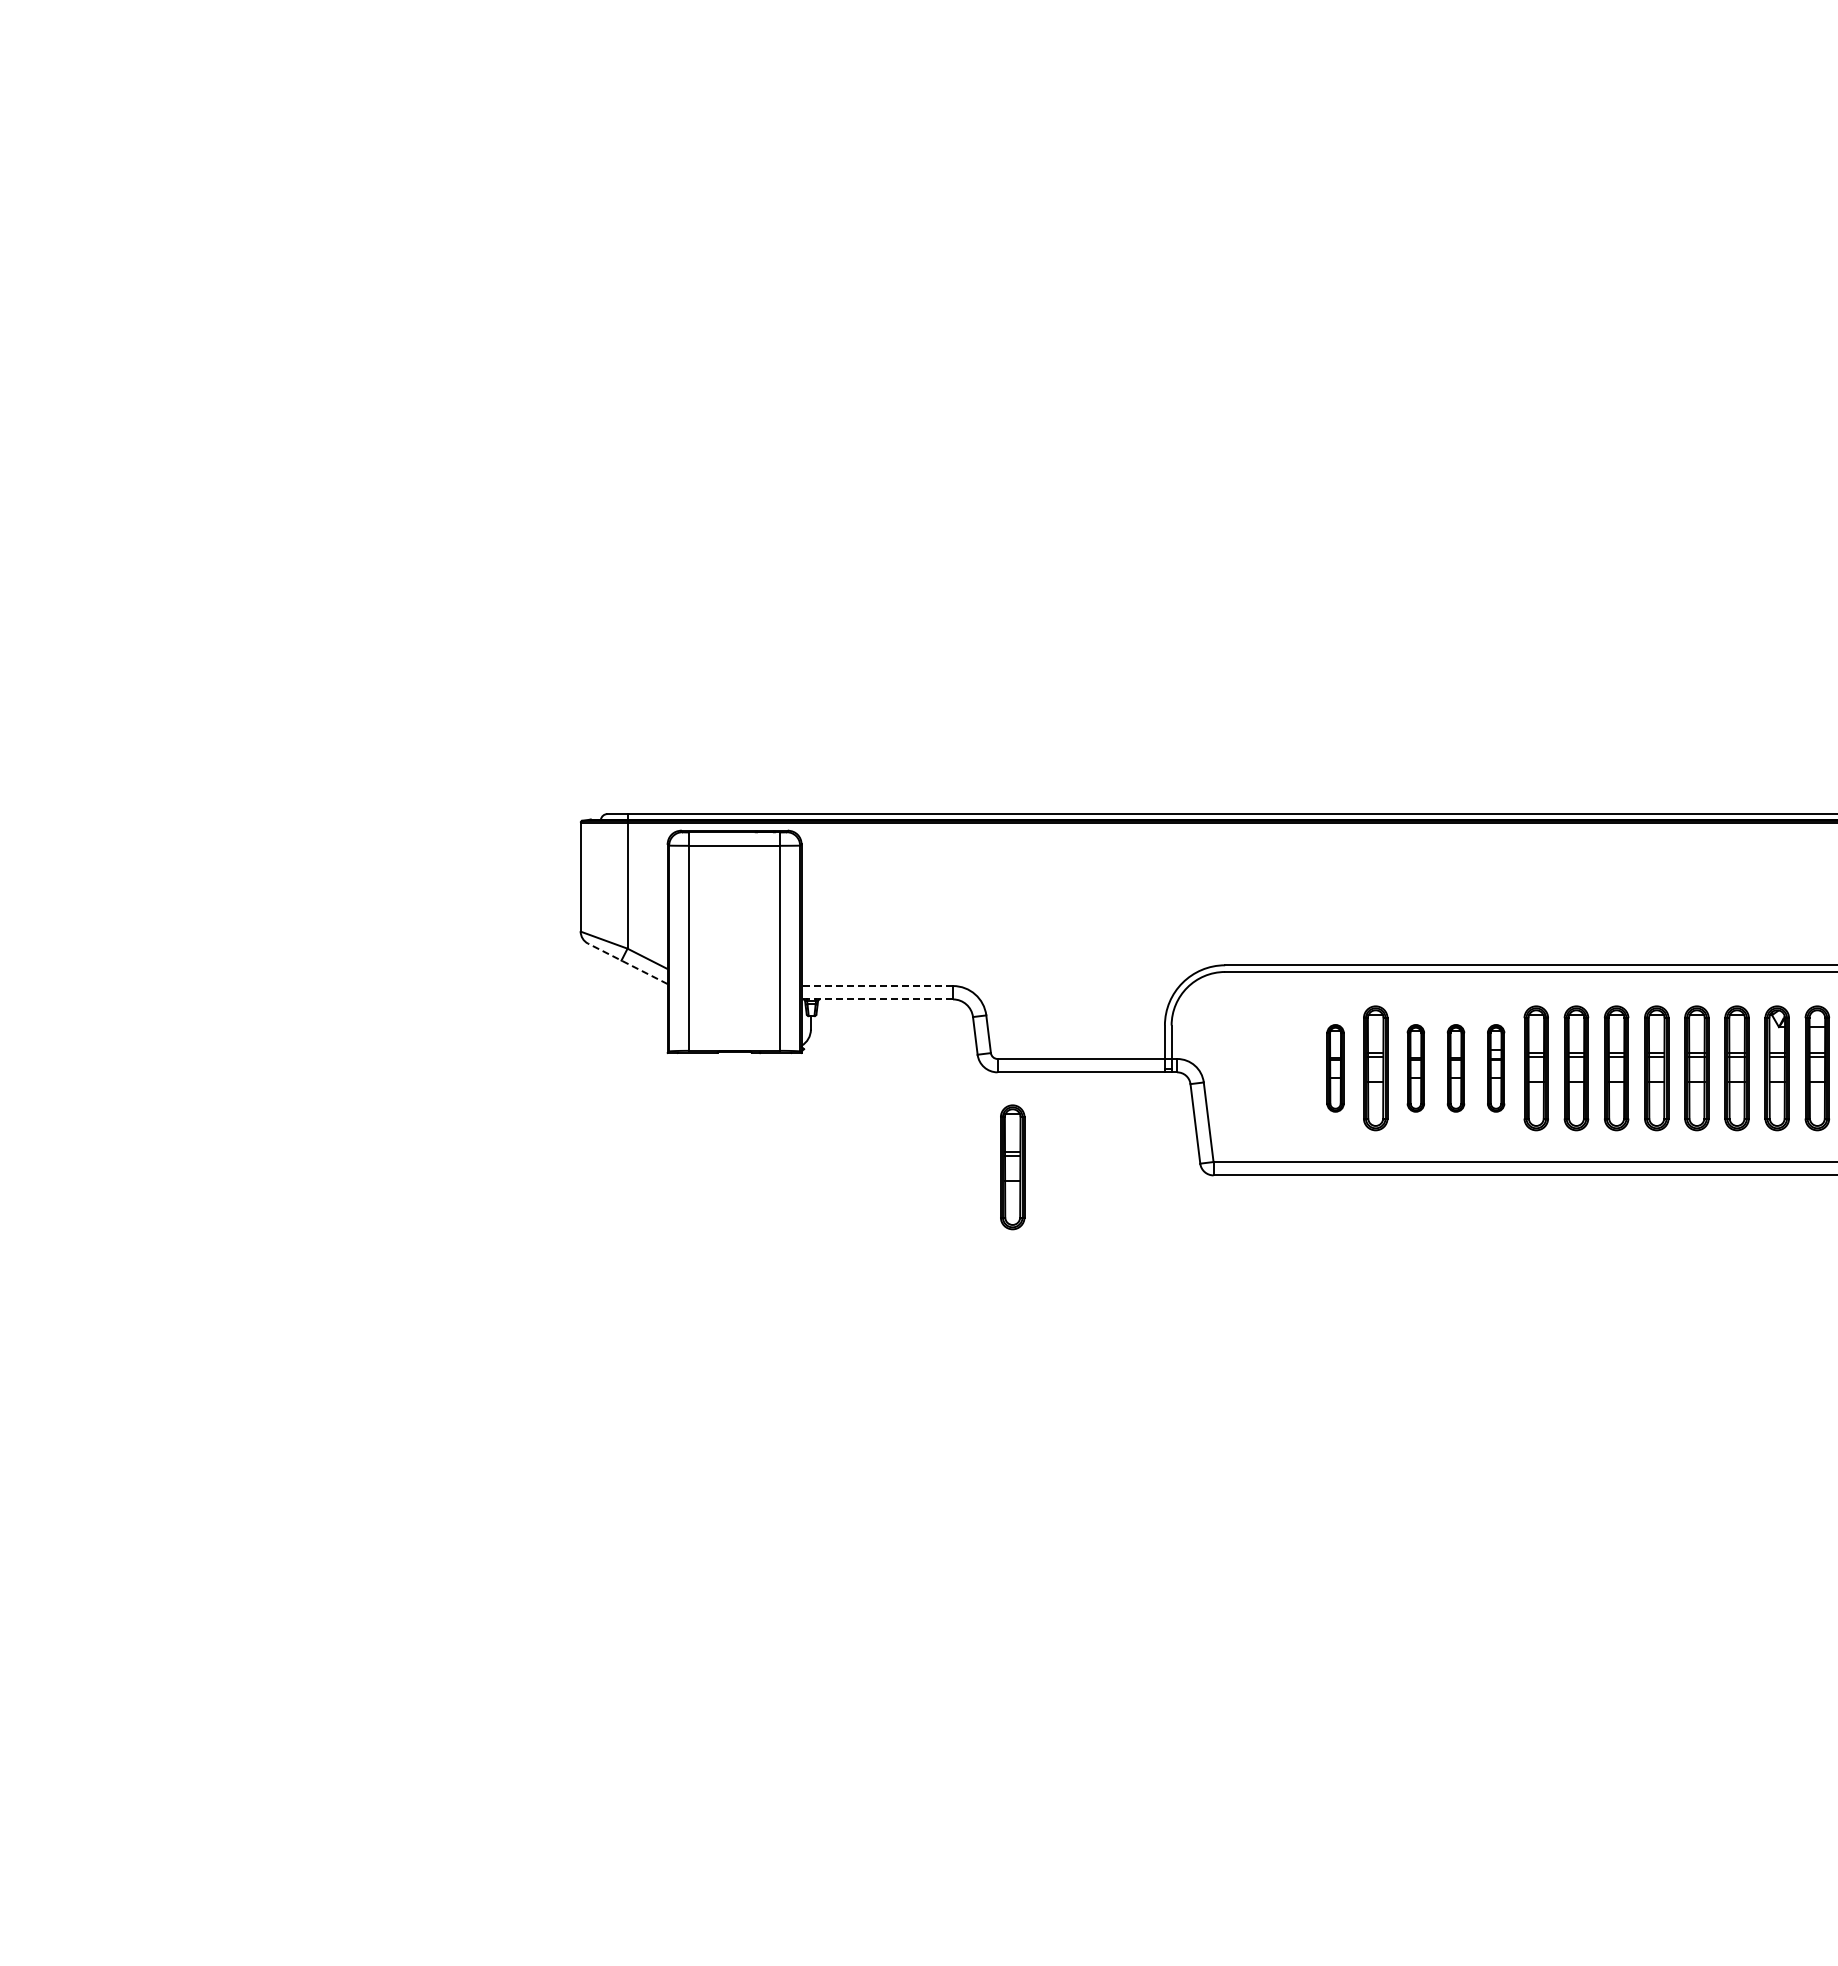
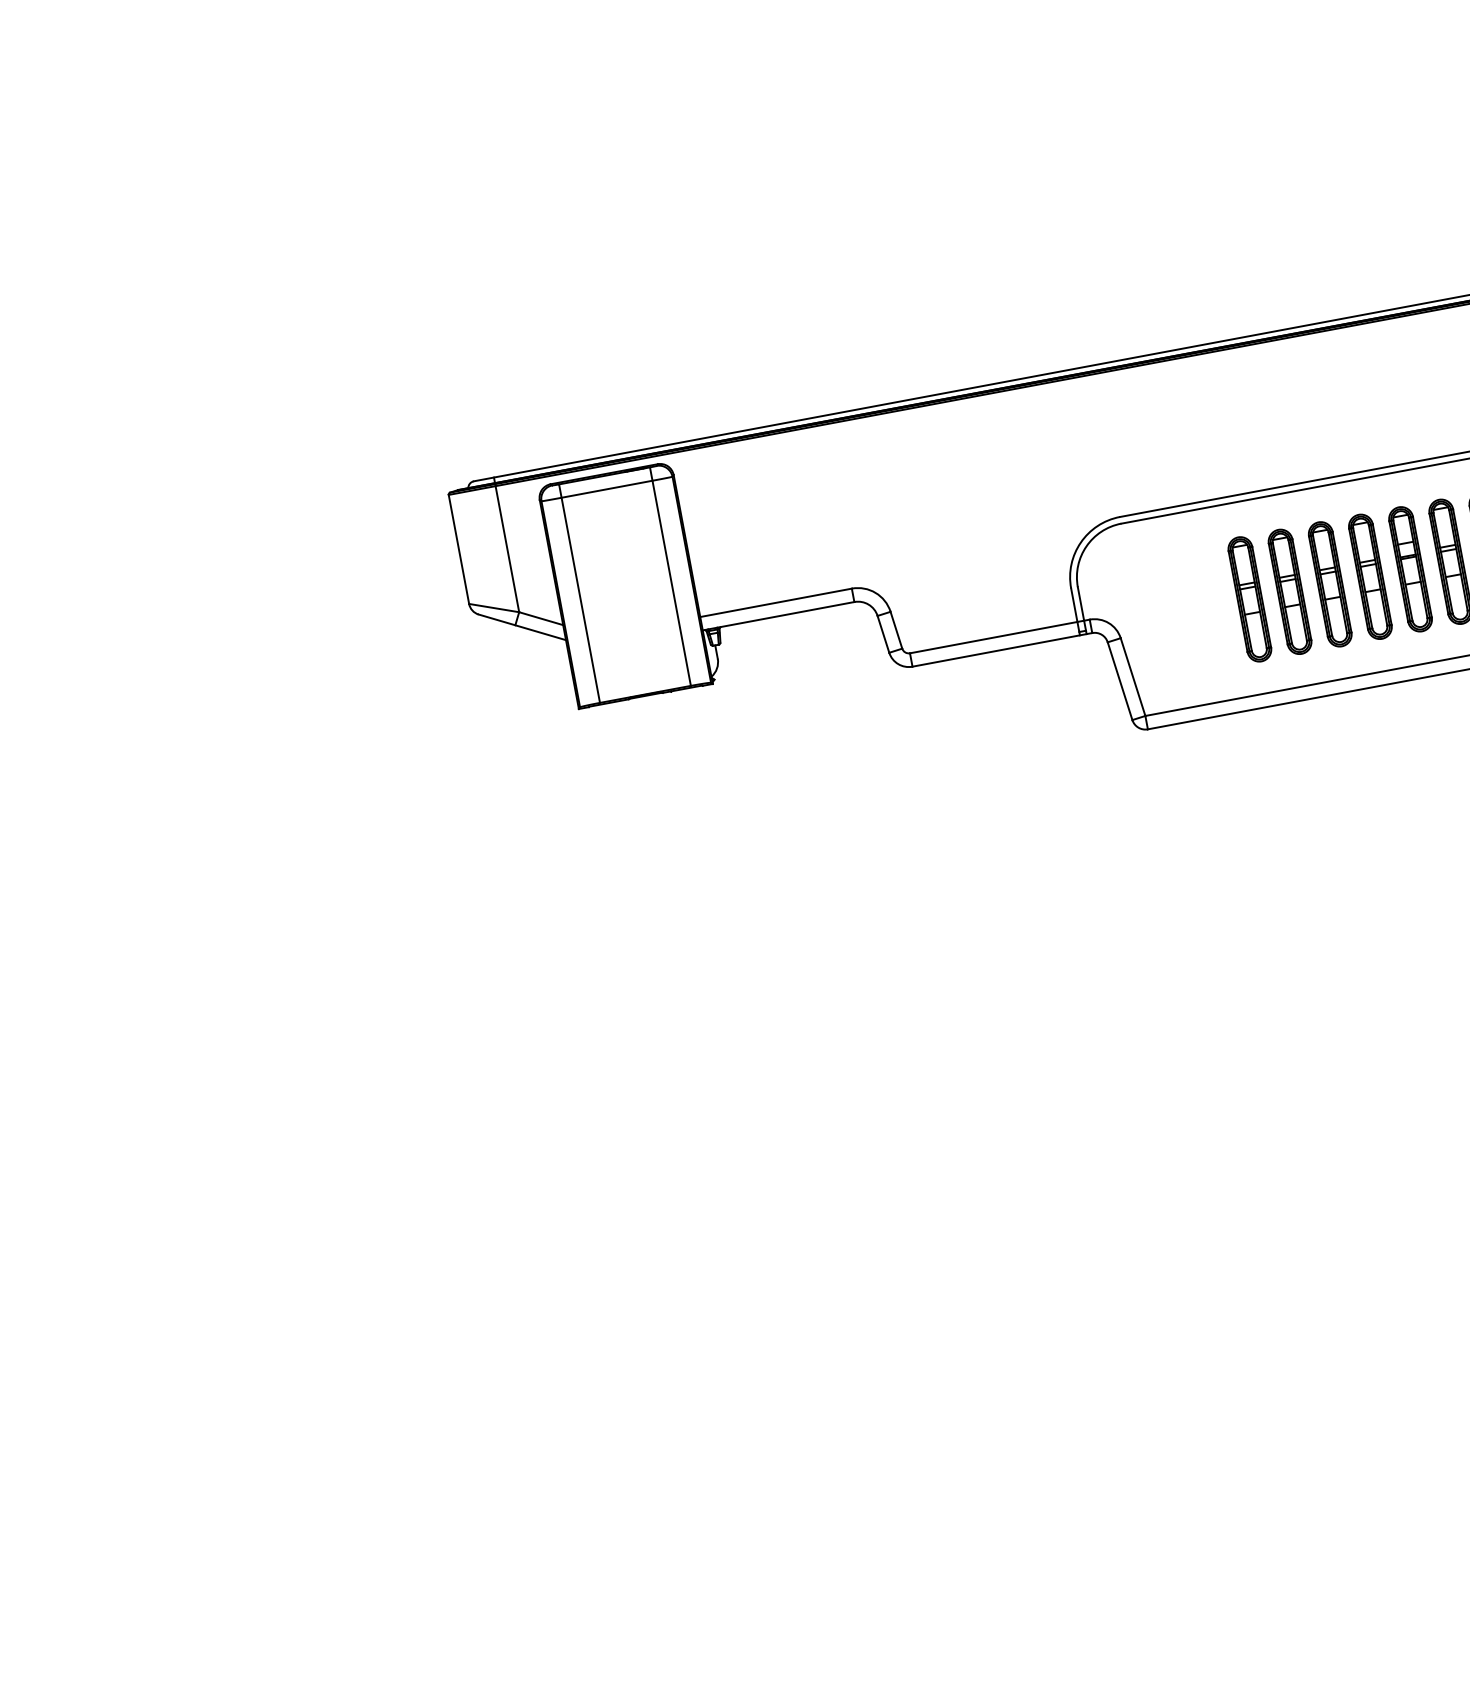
line: (627, 963) -> (521, 627), dashed -> solid
line: (877, 986) -> (776, 603), dashed -> solid
line: (877, 999) -> (778, 616), dashed -> solid
part: (1335, 1068) -> (1249, 599), size x1.43
part: (1415, 1068) -> (1329, 584), size x1.43
part: (1455, 1068) -> (1369, 577), size x1.43
part: (1495, 1068) -> (1409, 569), size x1.43
part: (1012, 1167) -> (945, 759), removed

